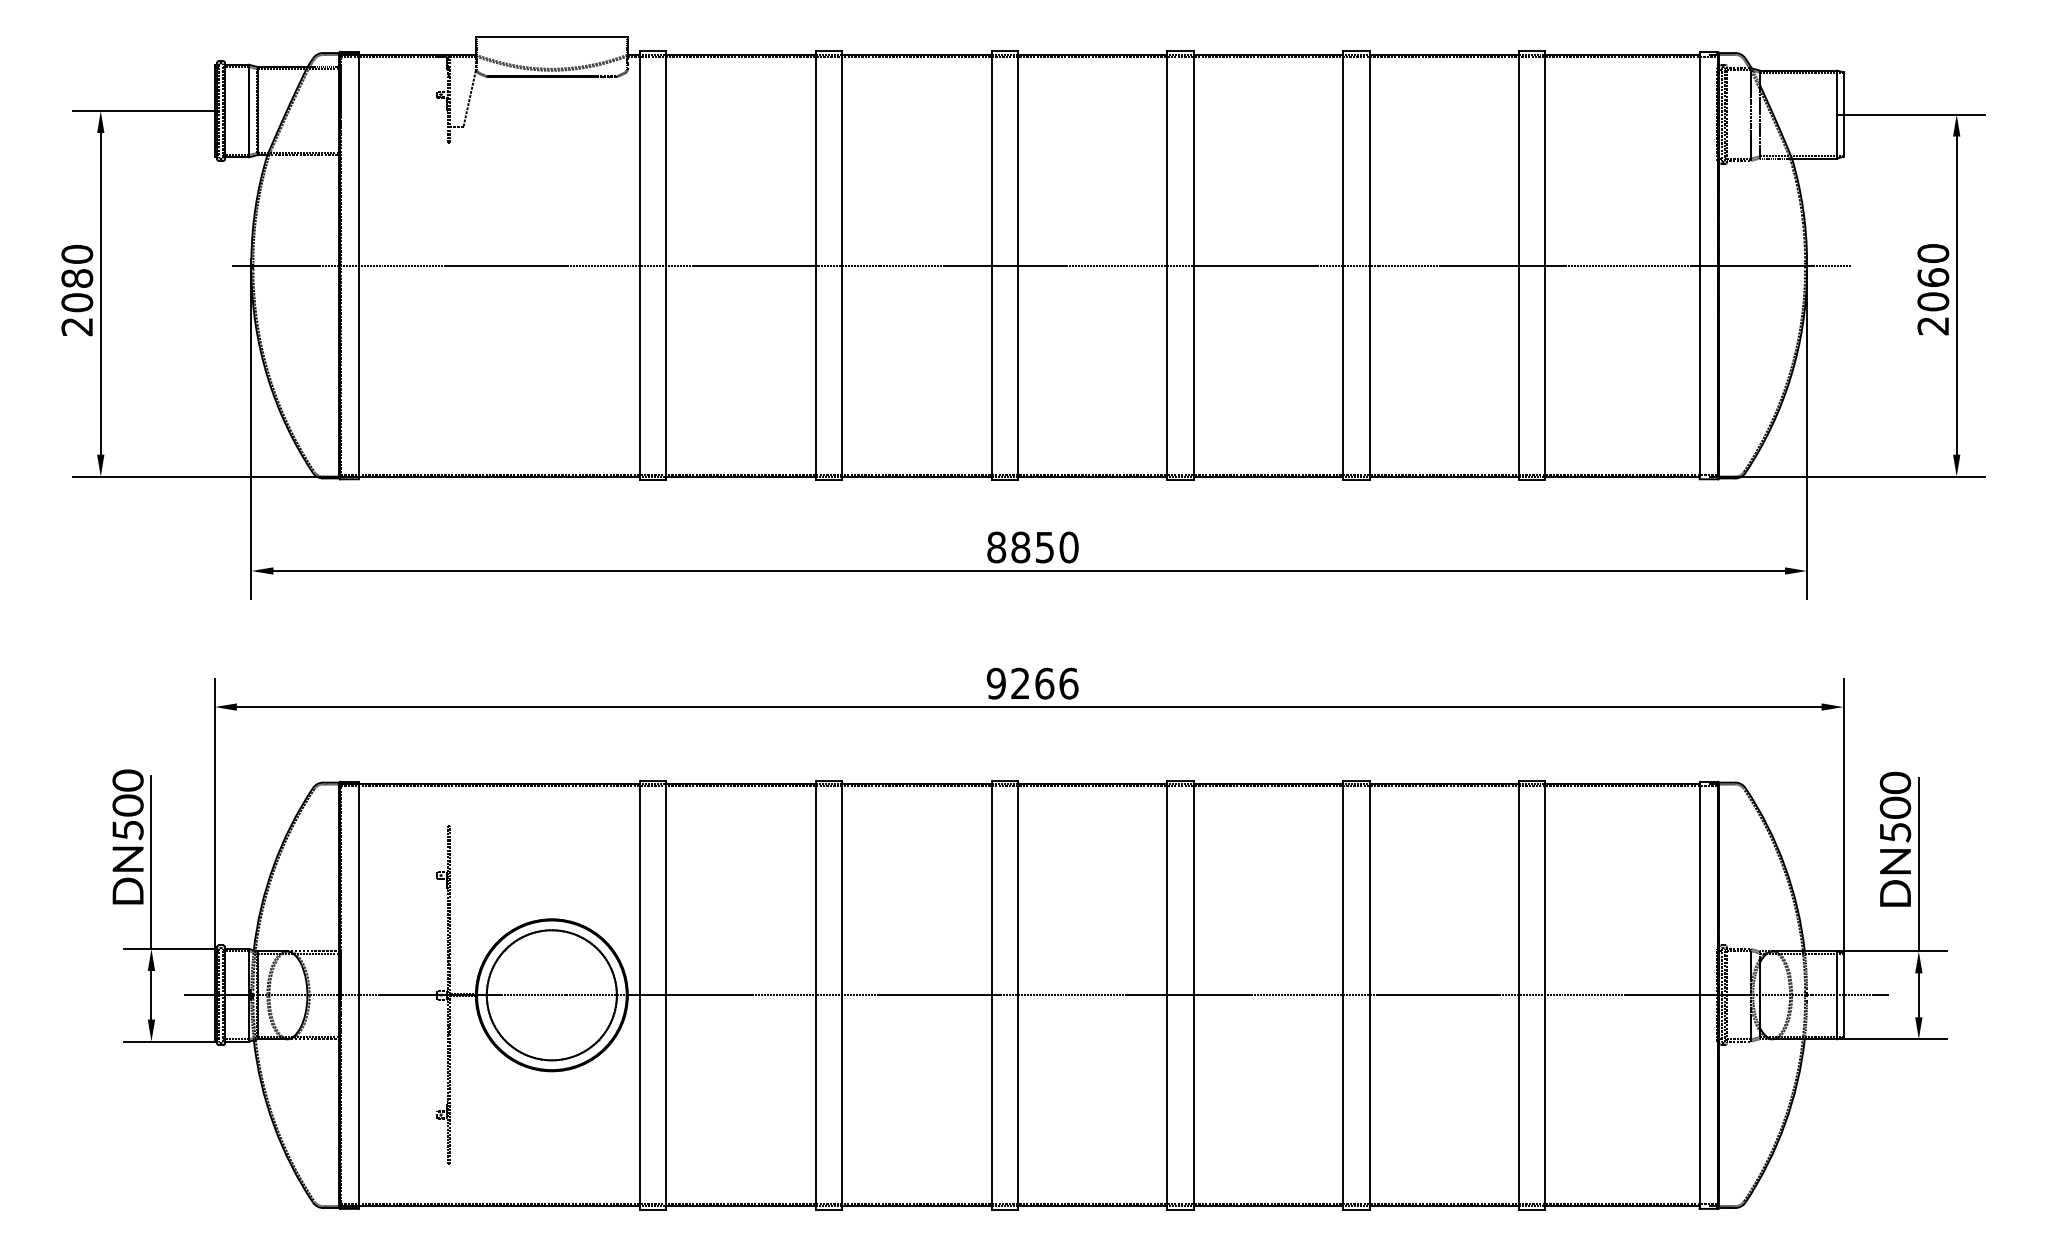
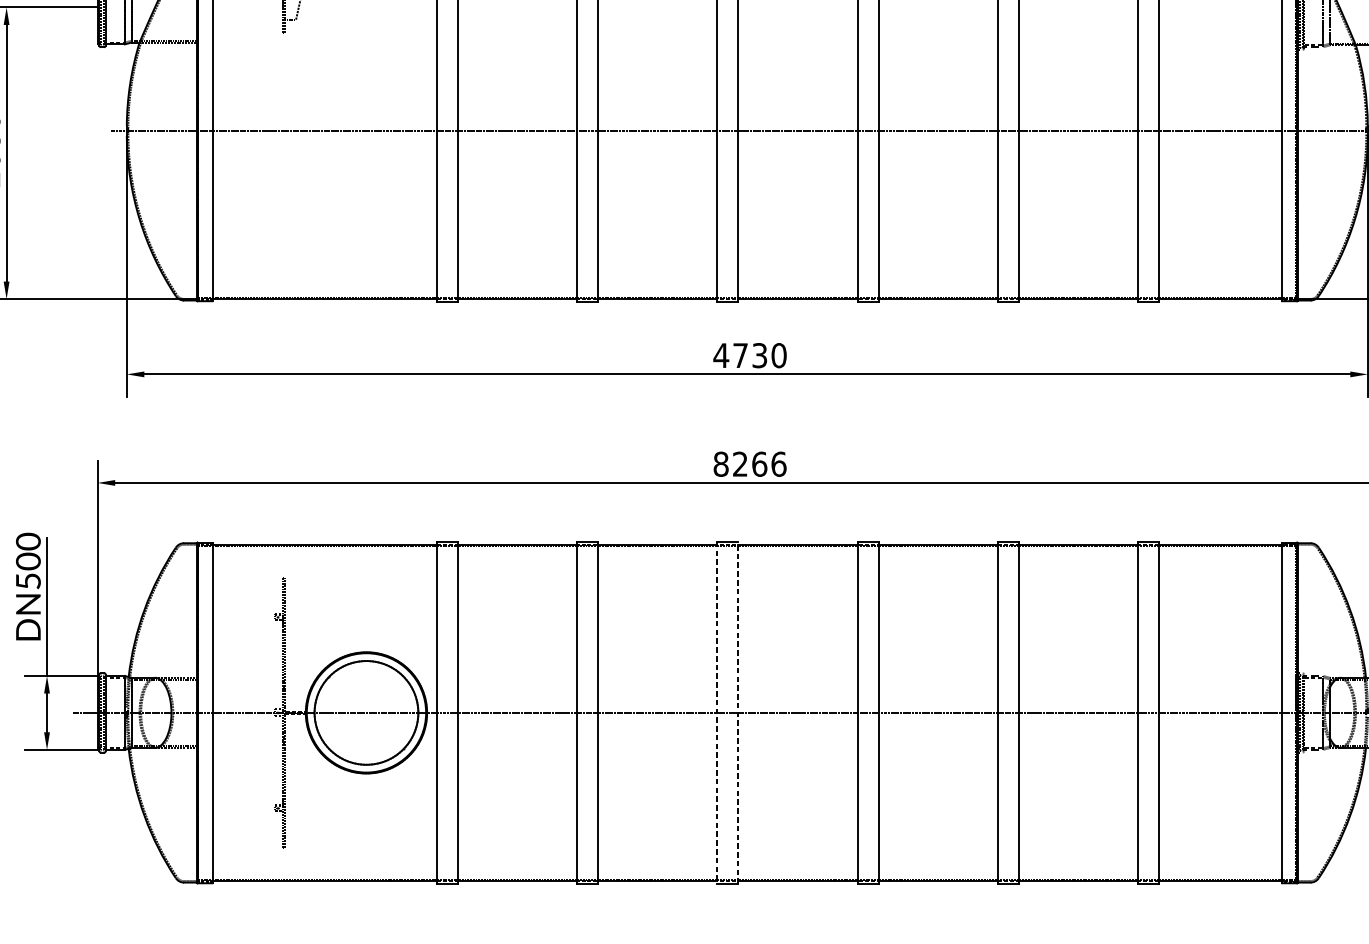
text: (1019, 547) -> (739, 355), 8850 -> 4730
text: (995, 683) -> (720, 464), 9266 -> 8266
line: (1017, 994) -> (737, 712), solid -> dashed
line: (991, 995) -> (717, 713), solid -> dashed

